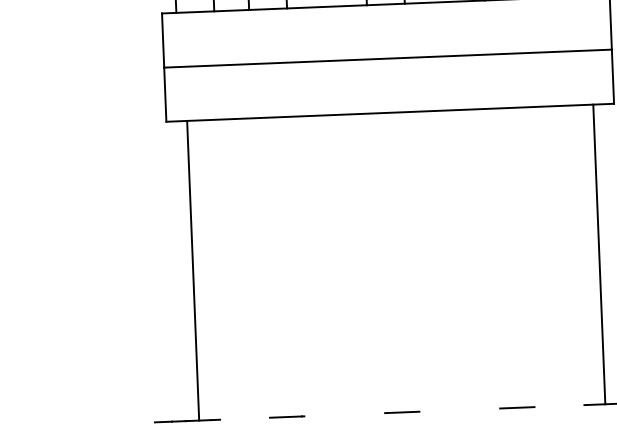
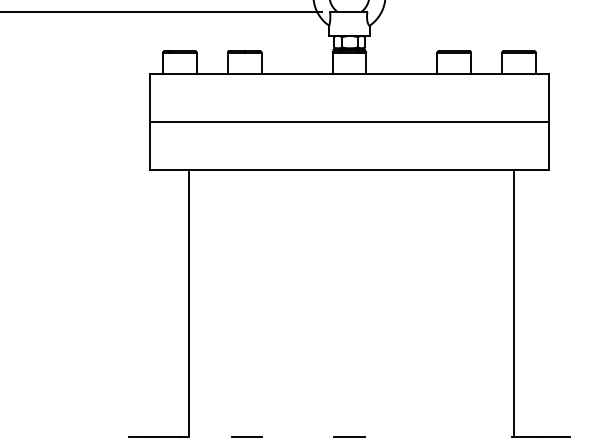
line: (599, 253) -> (514, 302), moved
line: (192, 269) -> (188, 302), moved
line: (516, 407) -> (451, 436), removed

